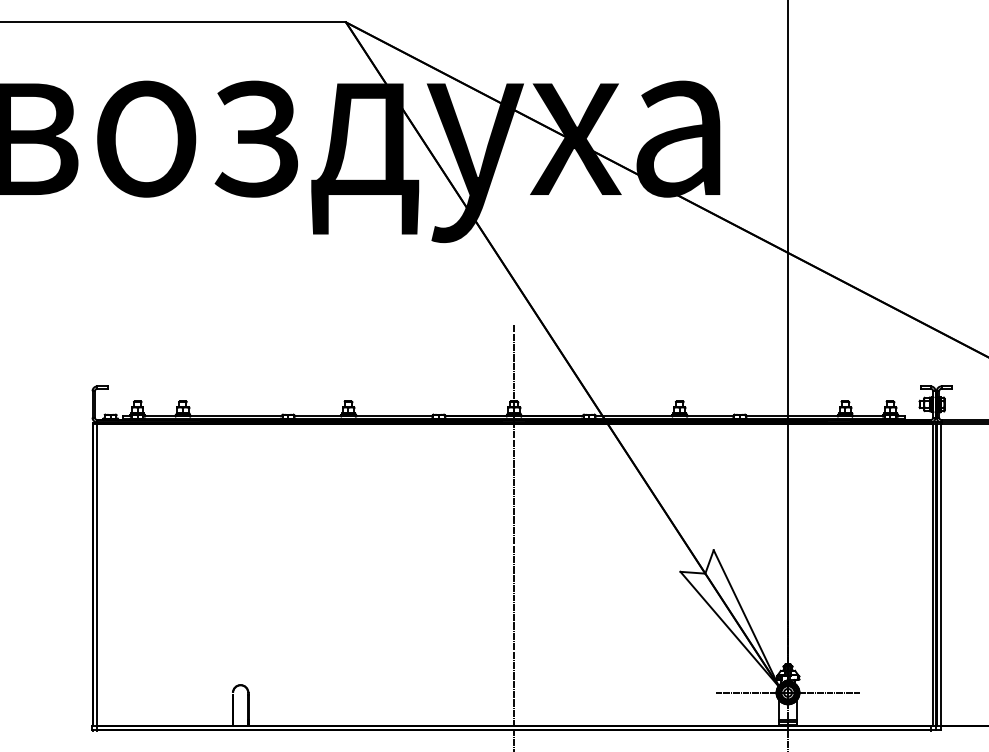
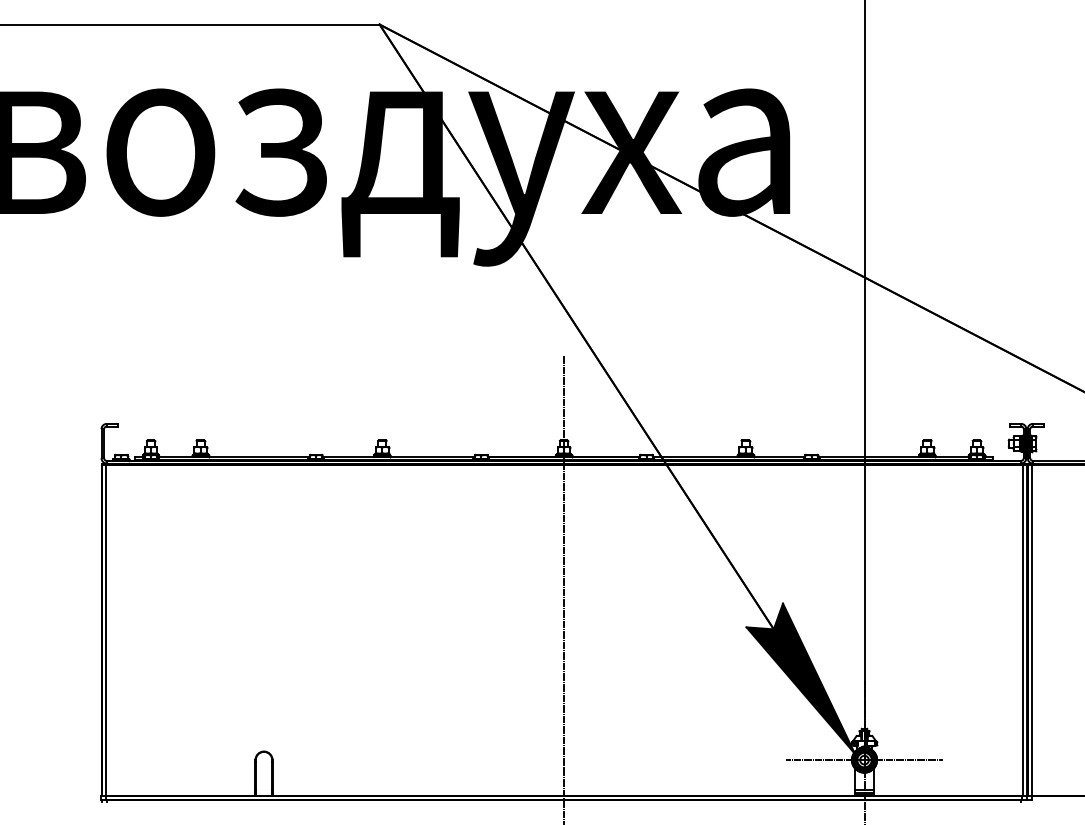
fill: (729, 618) -> (800, 678), added

